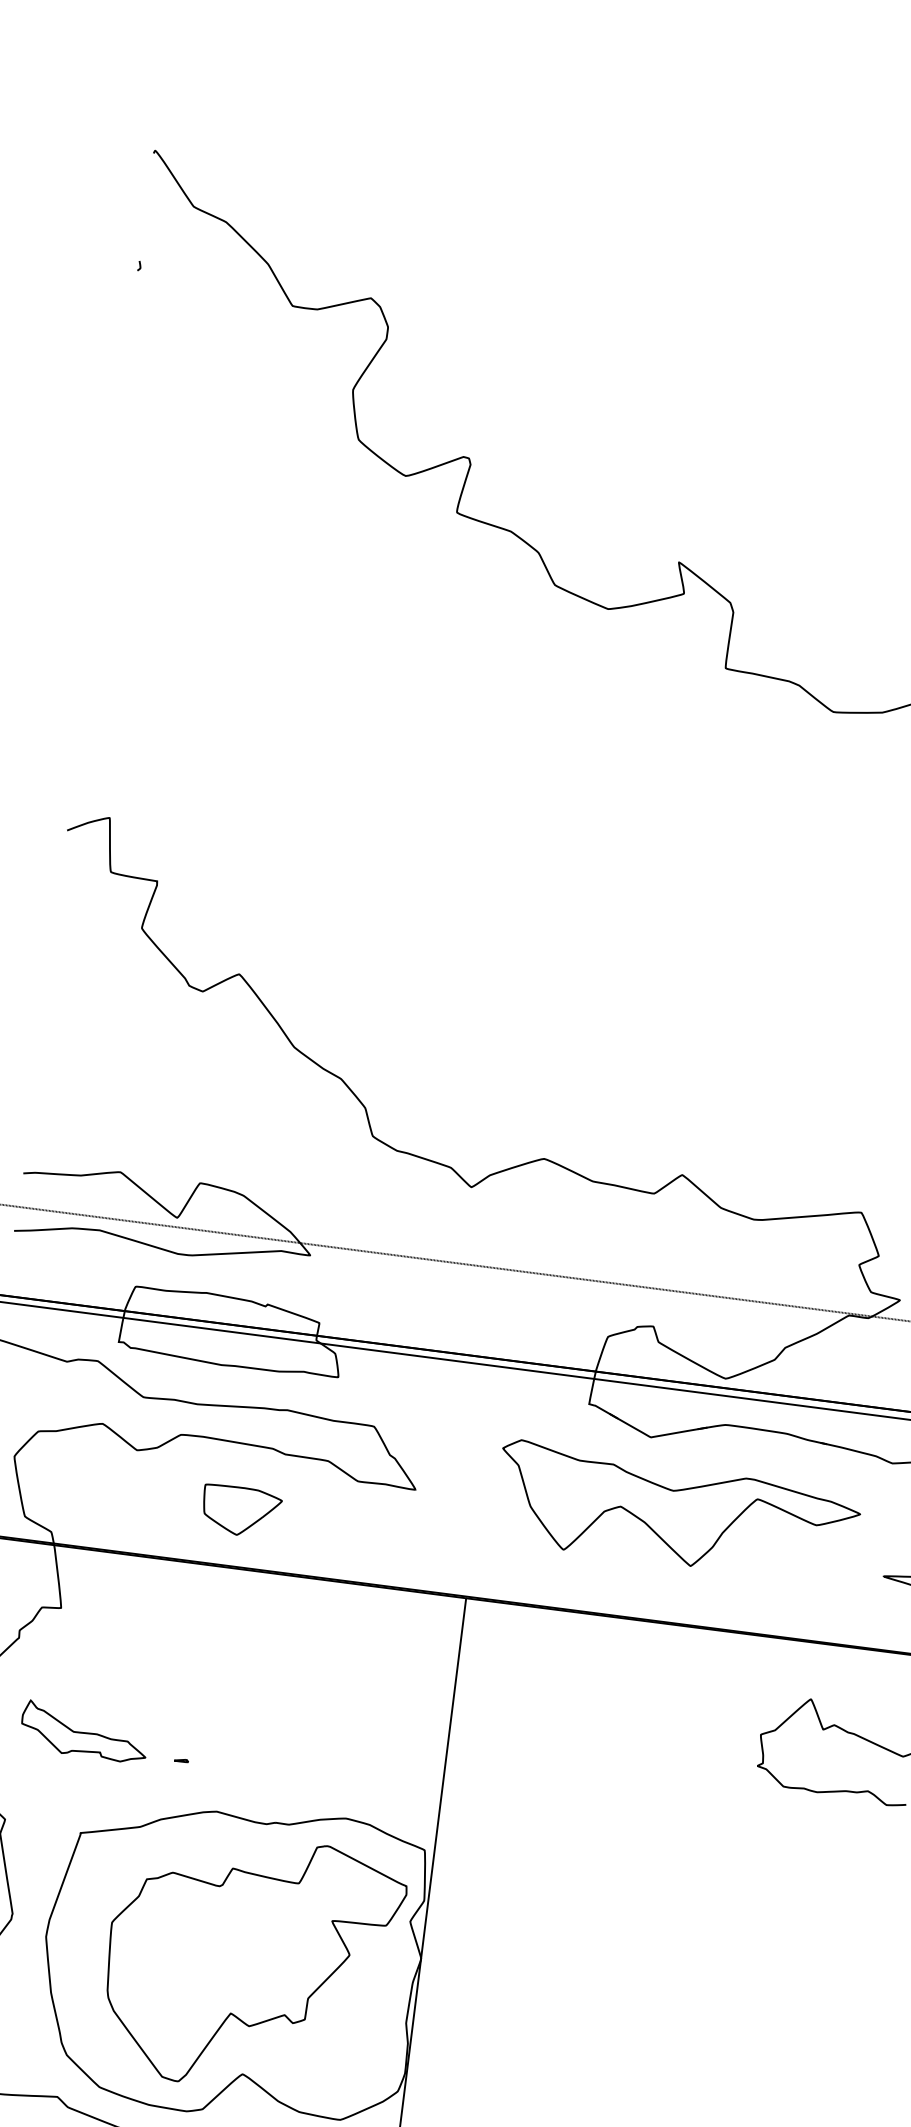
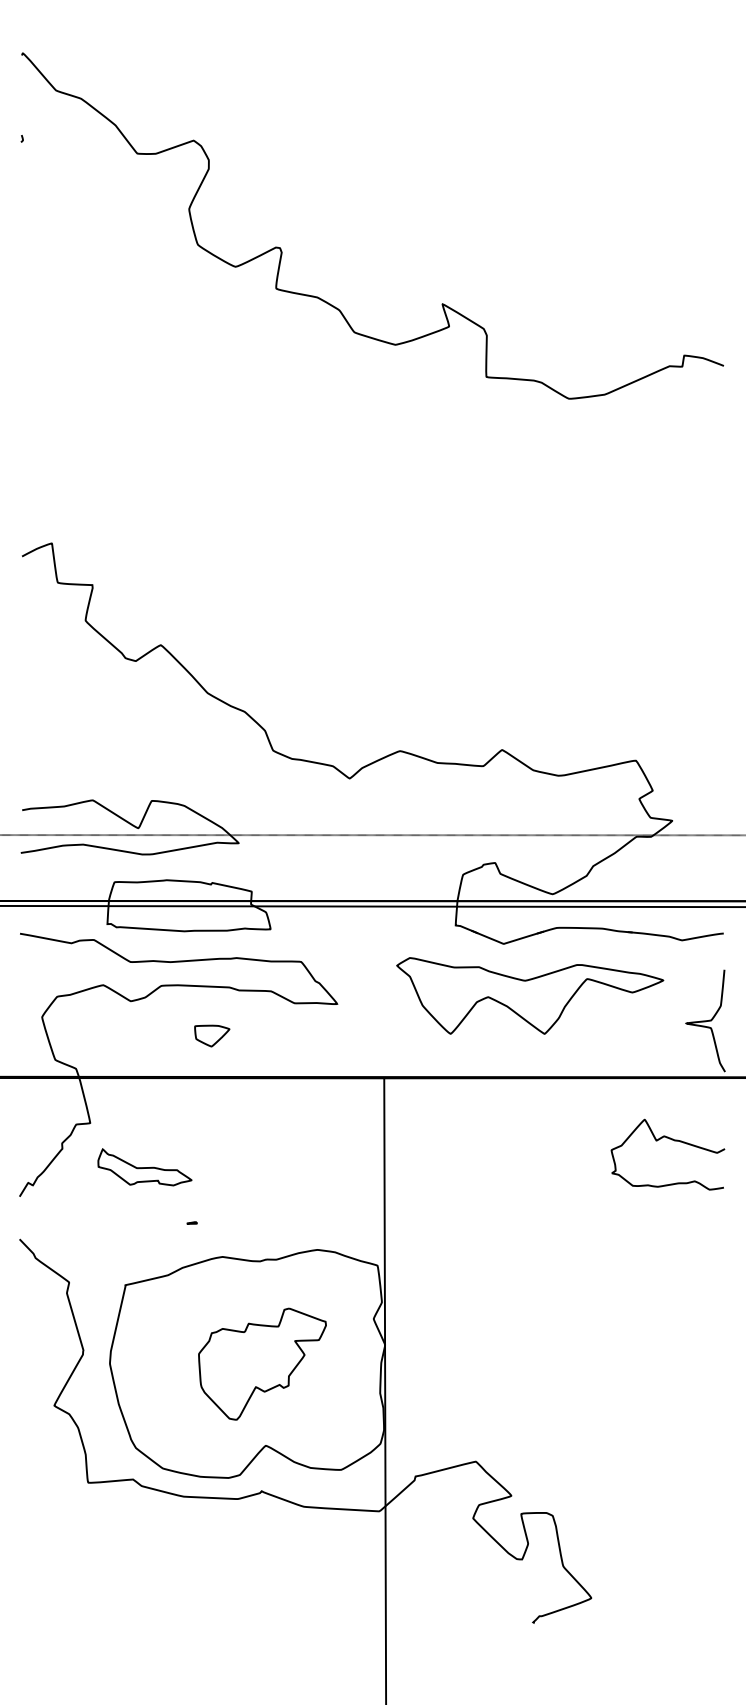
part: (240, 1510) -> (211, 1035), size x0.6
part: (84, 1732) -> (144, 1167), moved
part: (252, 1962) -> (262, 1363), size x0.6

